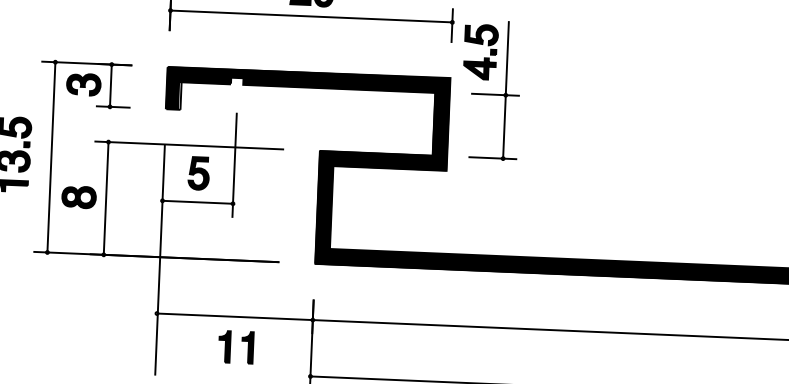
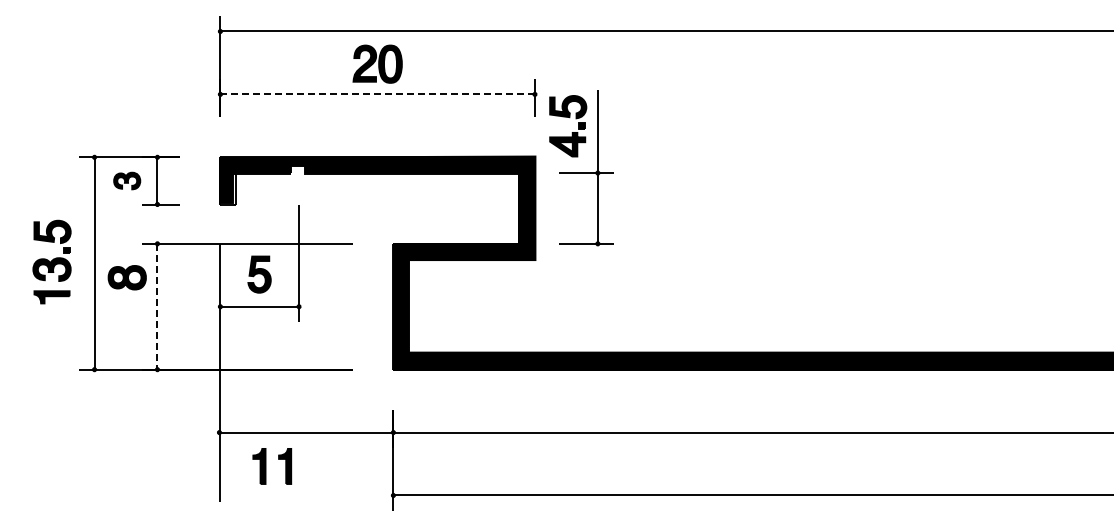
line: (312, 16) -> (378, 94), solid -> dashed
part: (83, 84) -> (126, 180), size x0.7
part: (78, 197) -> (126, 277), moved
line: (106, 198) -> (157, 306), solid -> dashed
part: (236, 347) -> (272, 466), moved

